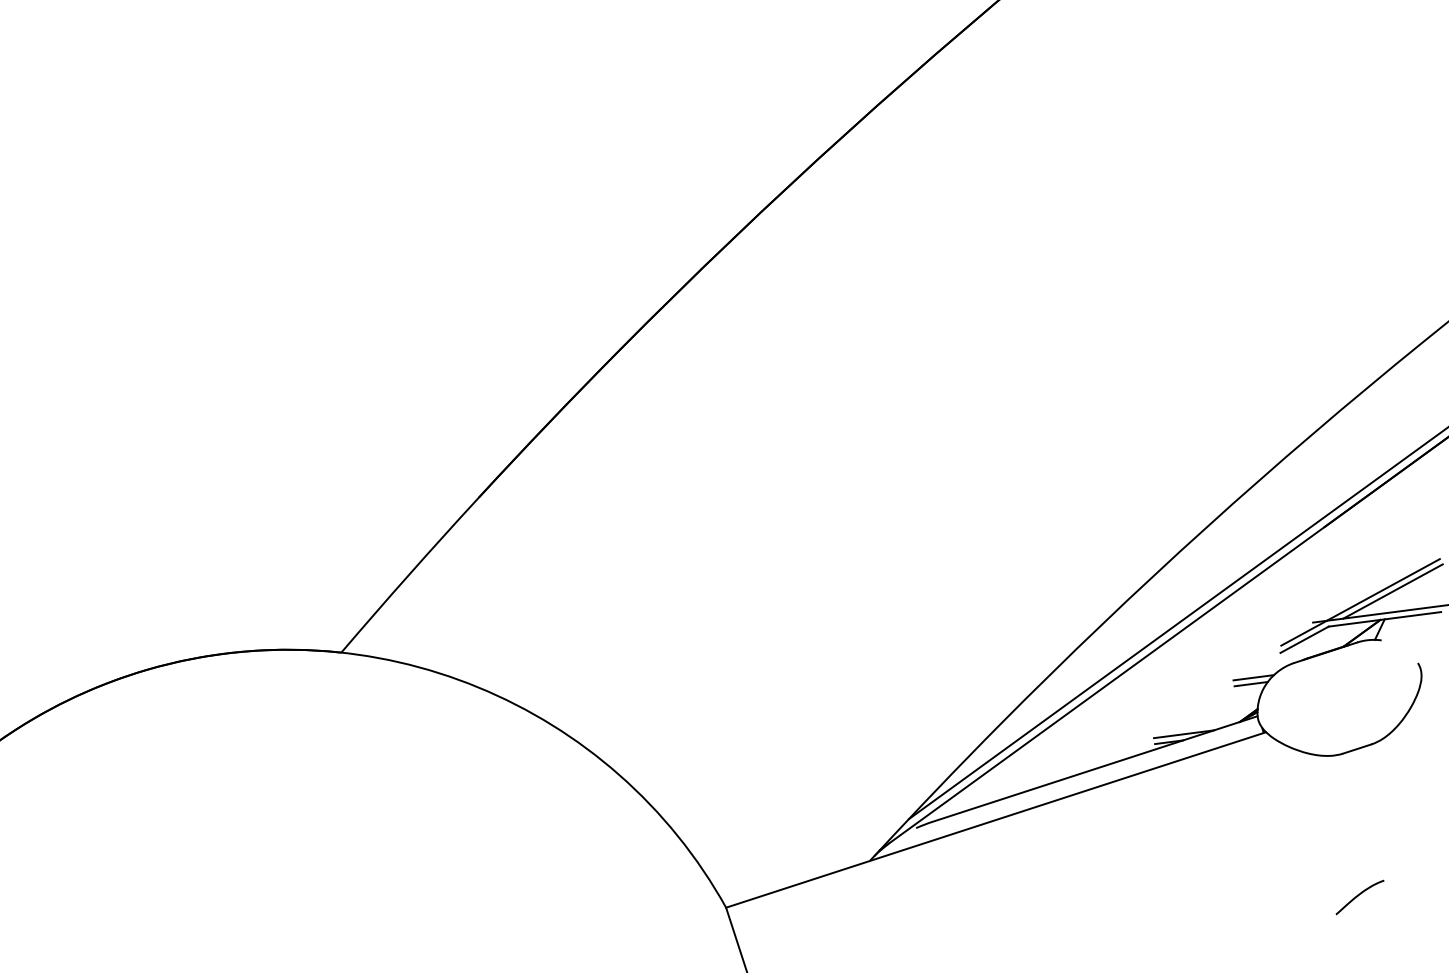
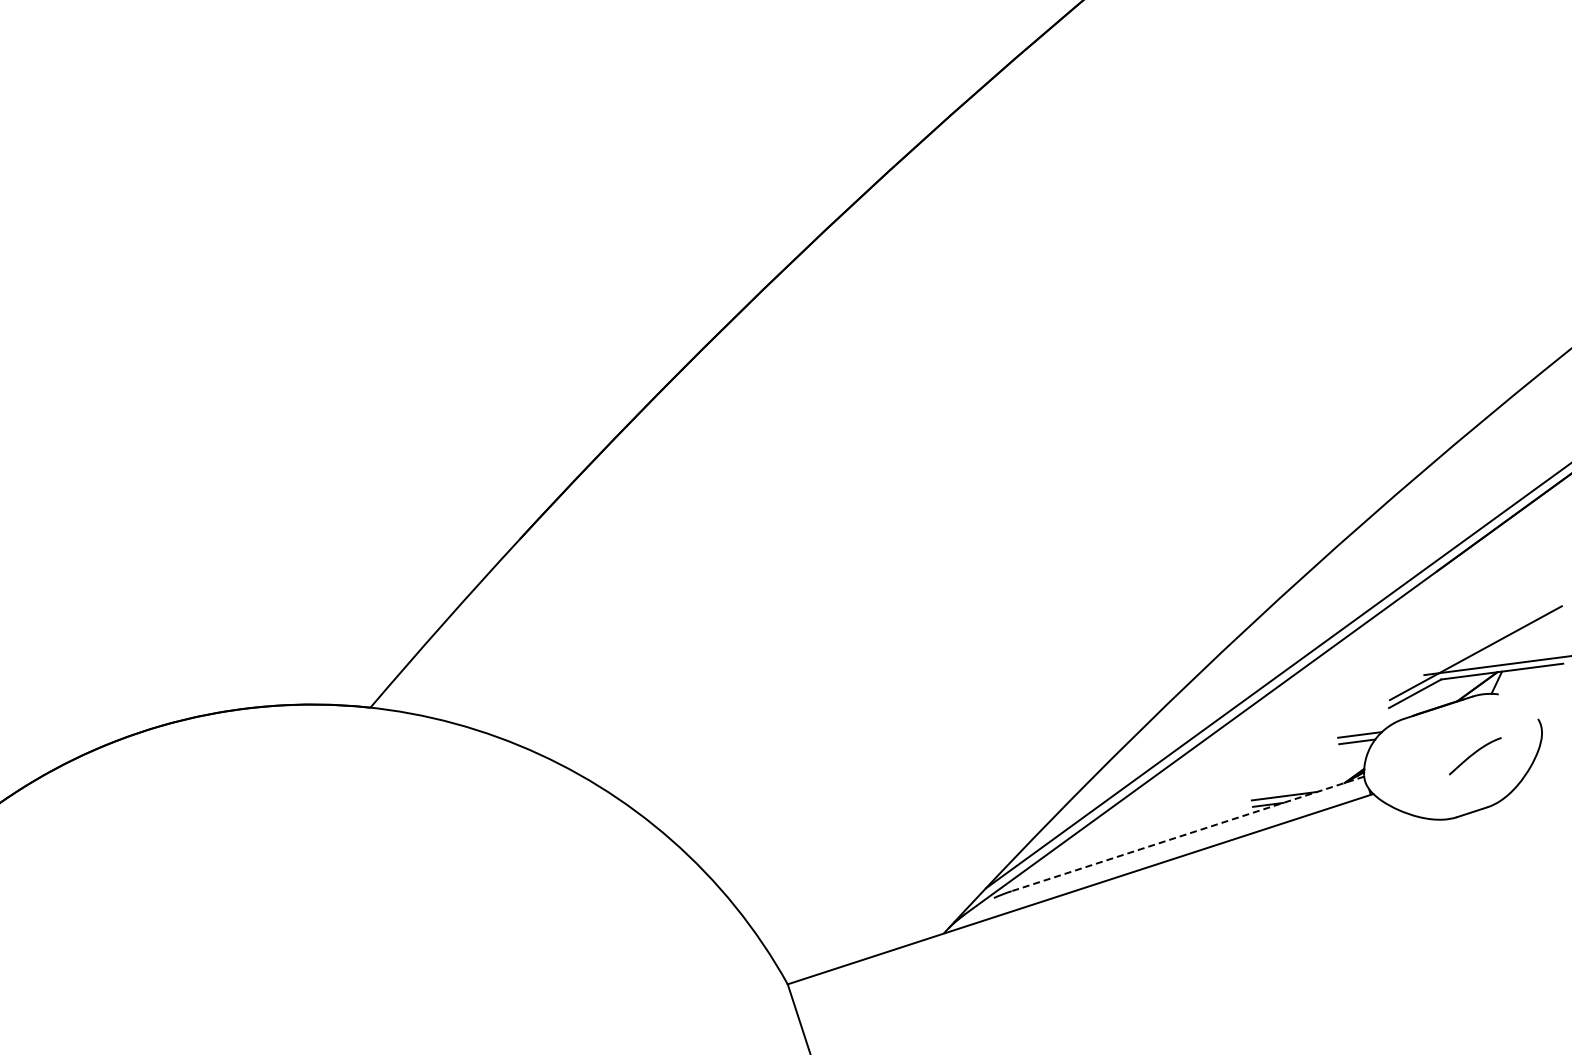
line: (1393, 590) -> (1511, 640), removed
line: (1094, 769) -> (1187, 834), solid -> dashed
curve: (1359, 895) -> (1474, 754), moved

